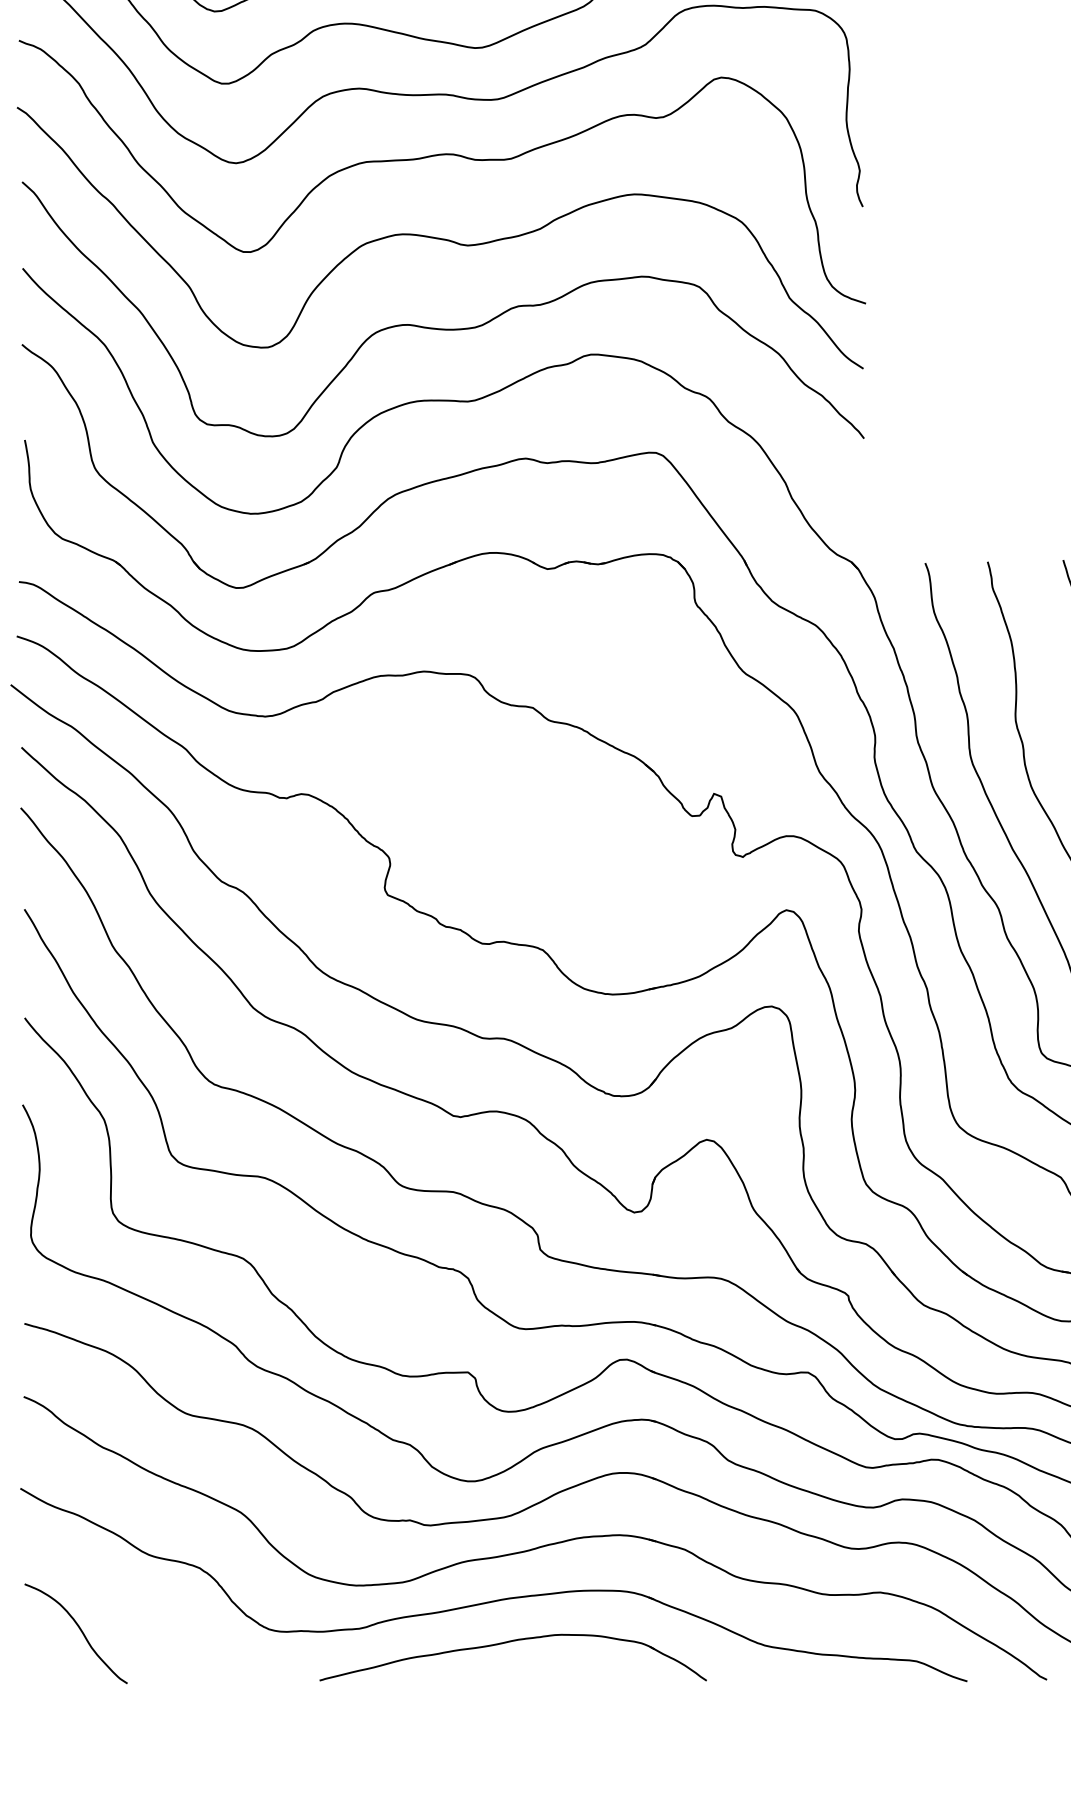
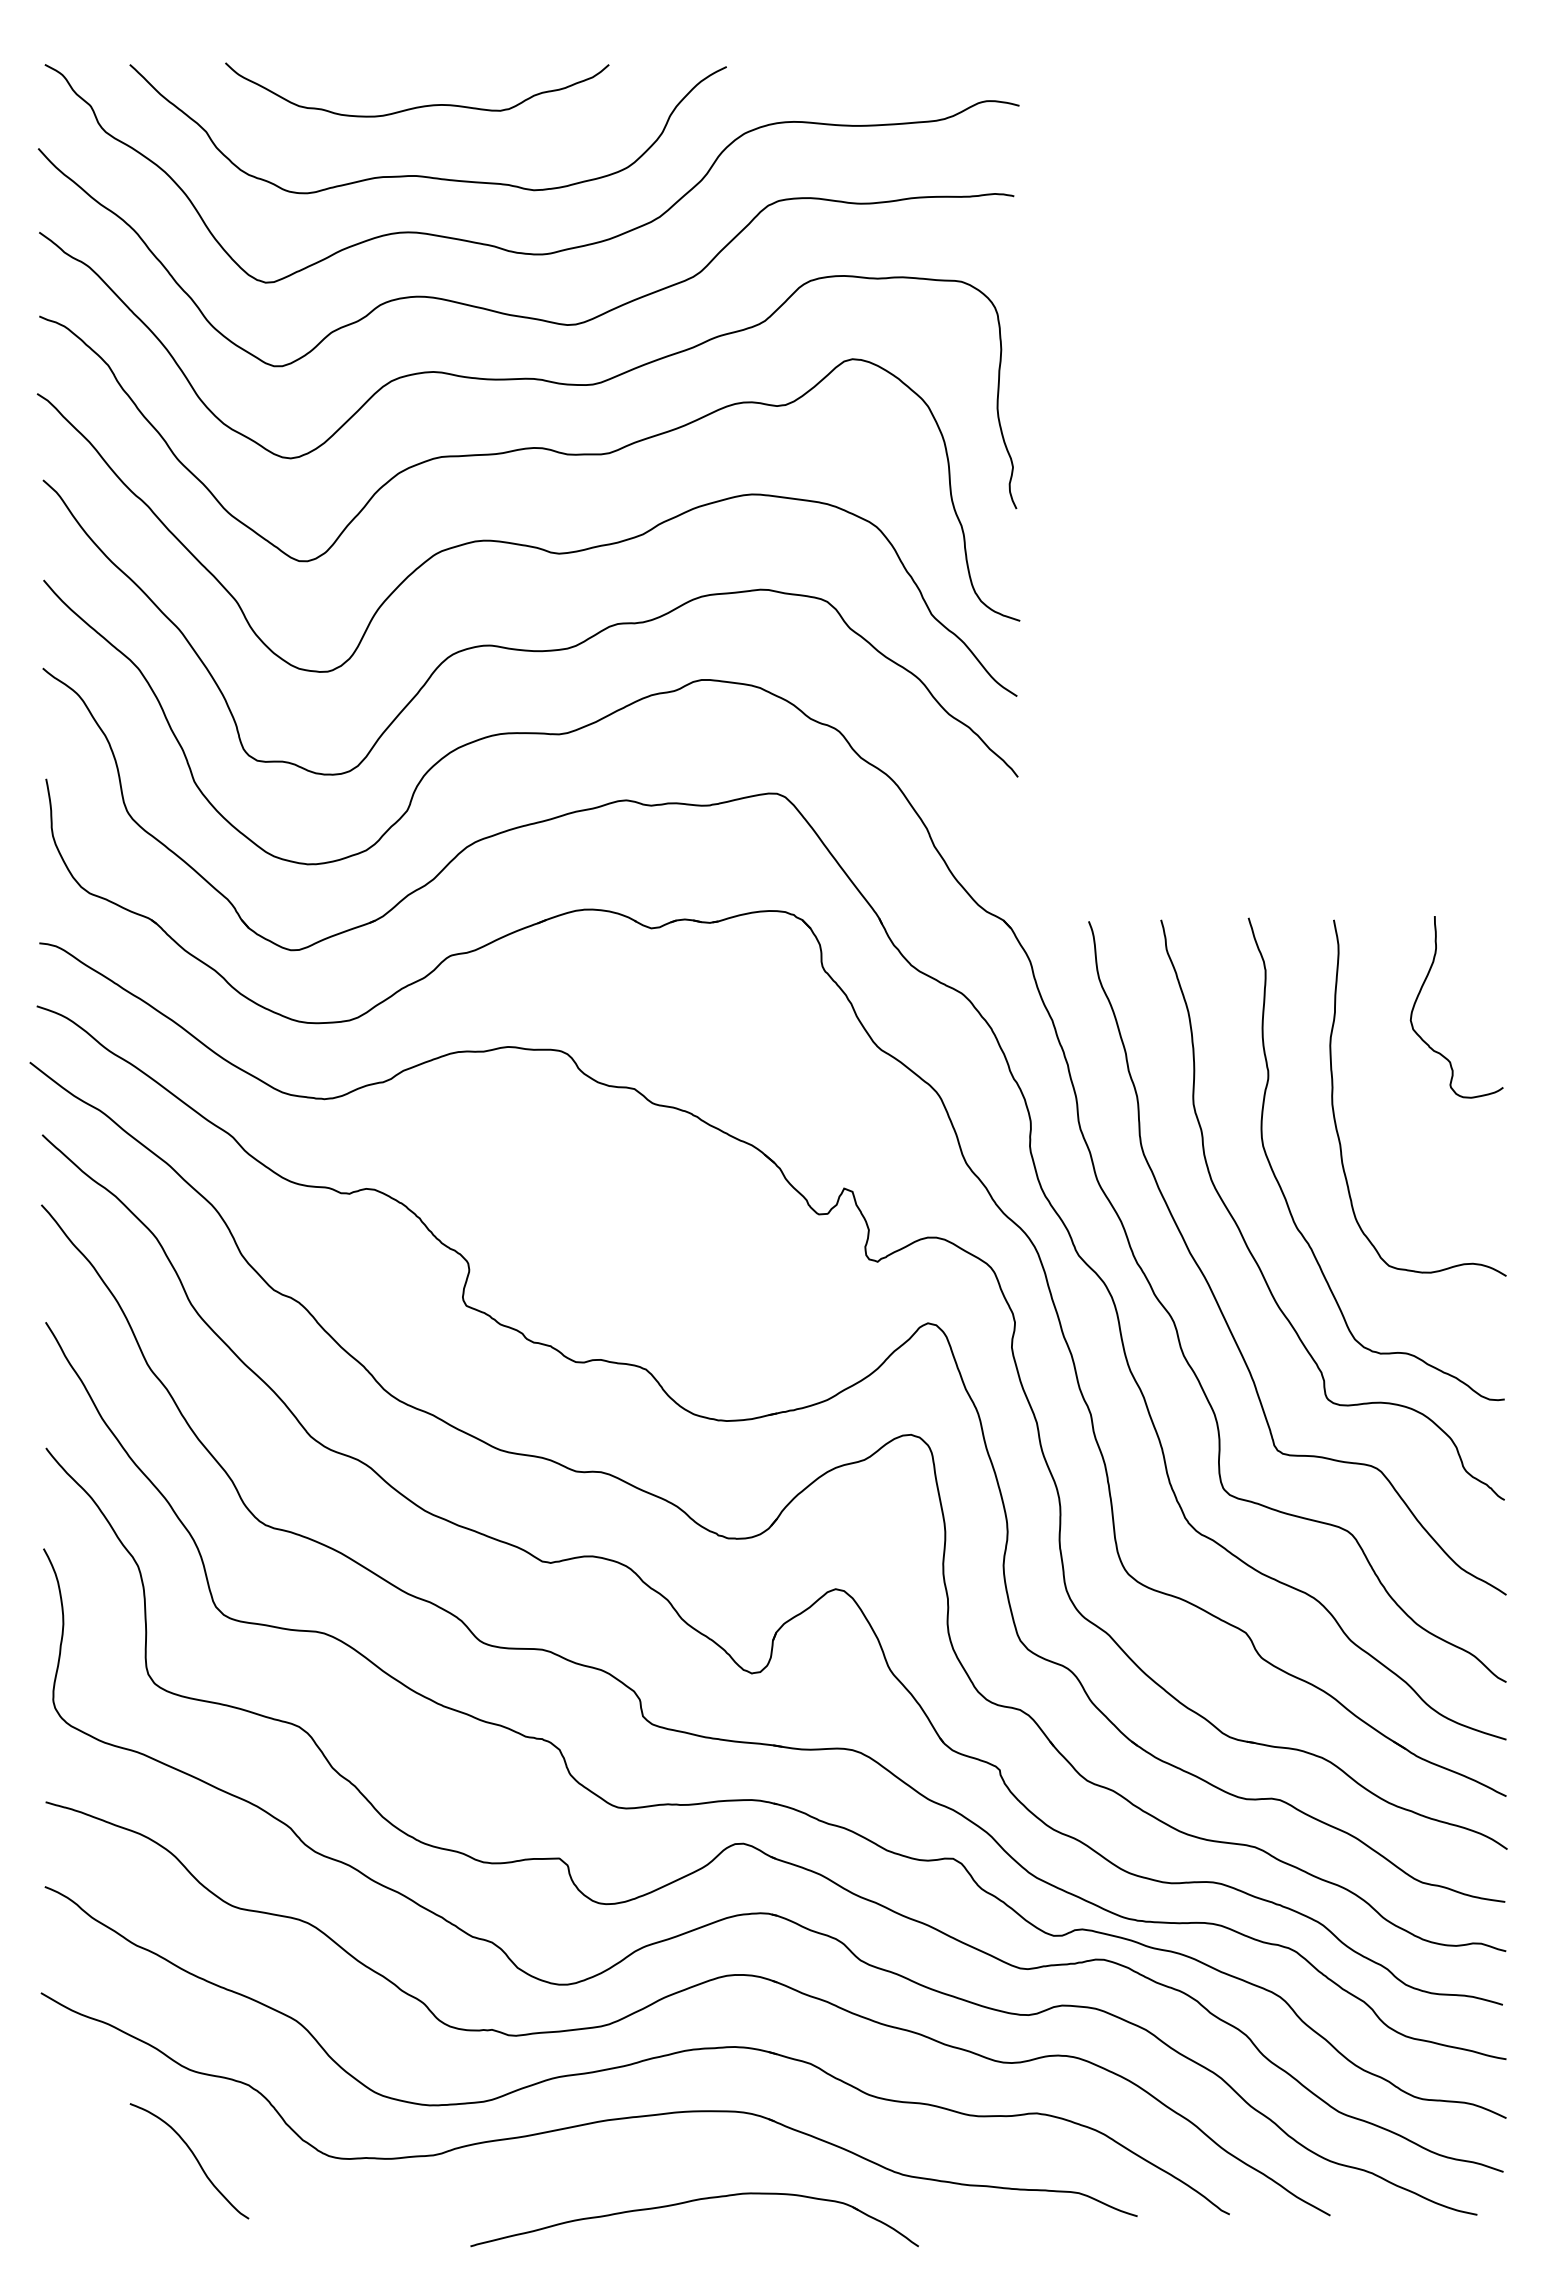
curve: (81, 1632) -> (195, 2159), moved
part: (509, 1642) -> (690, 2202), moved

